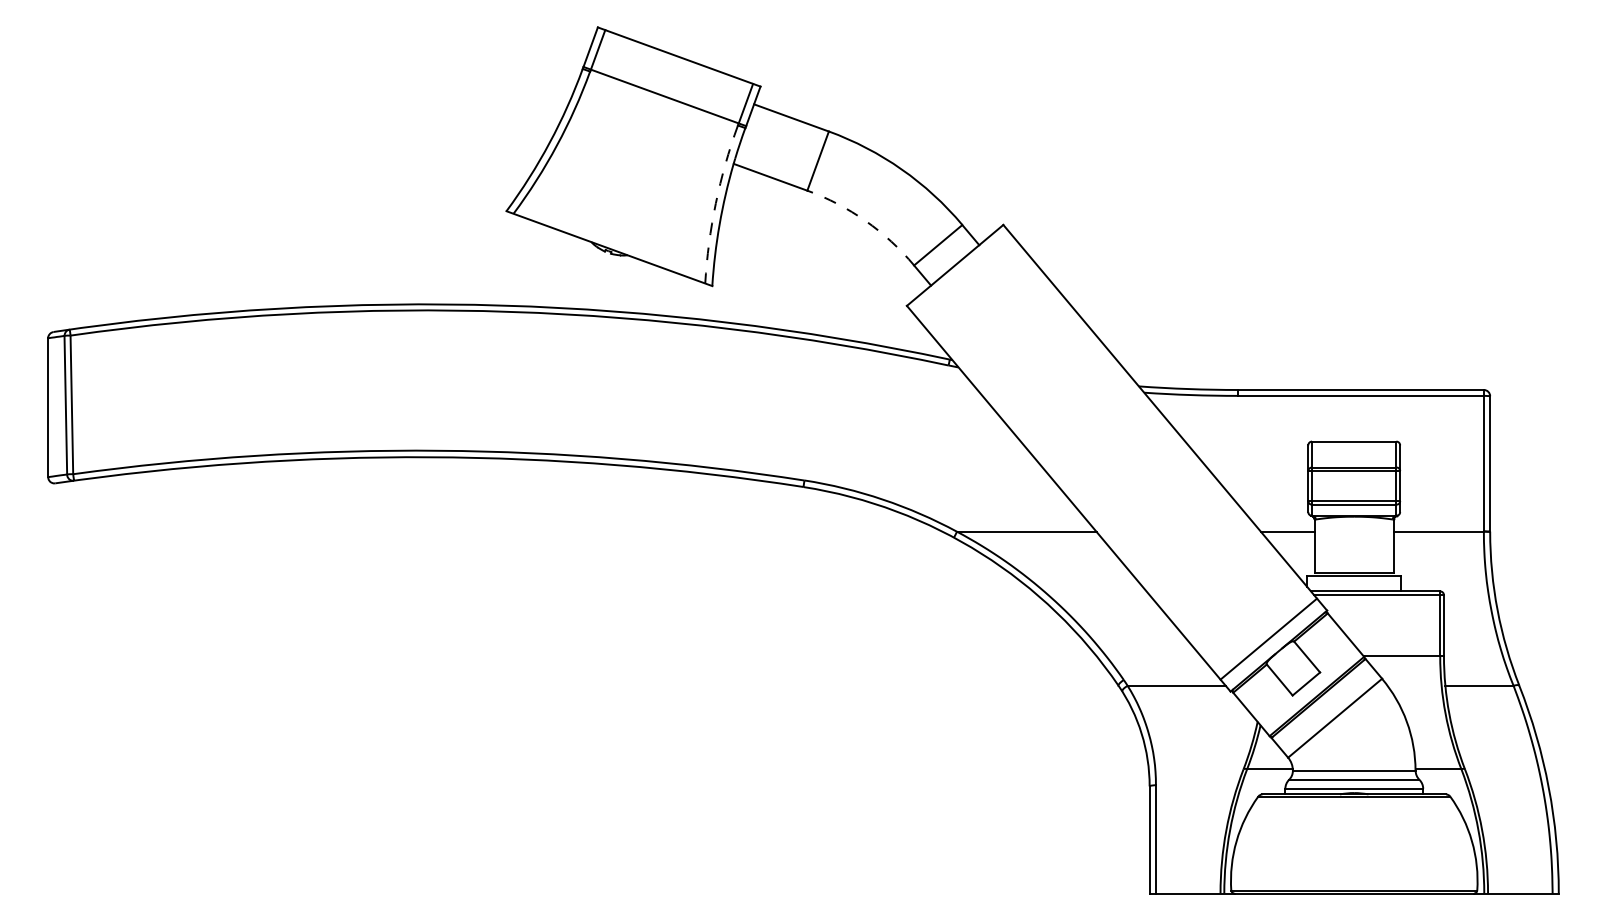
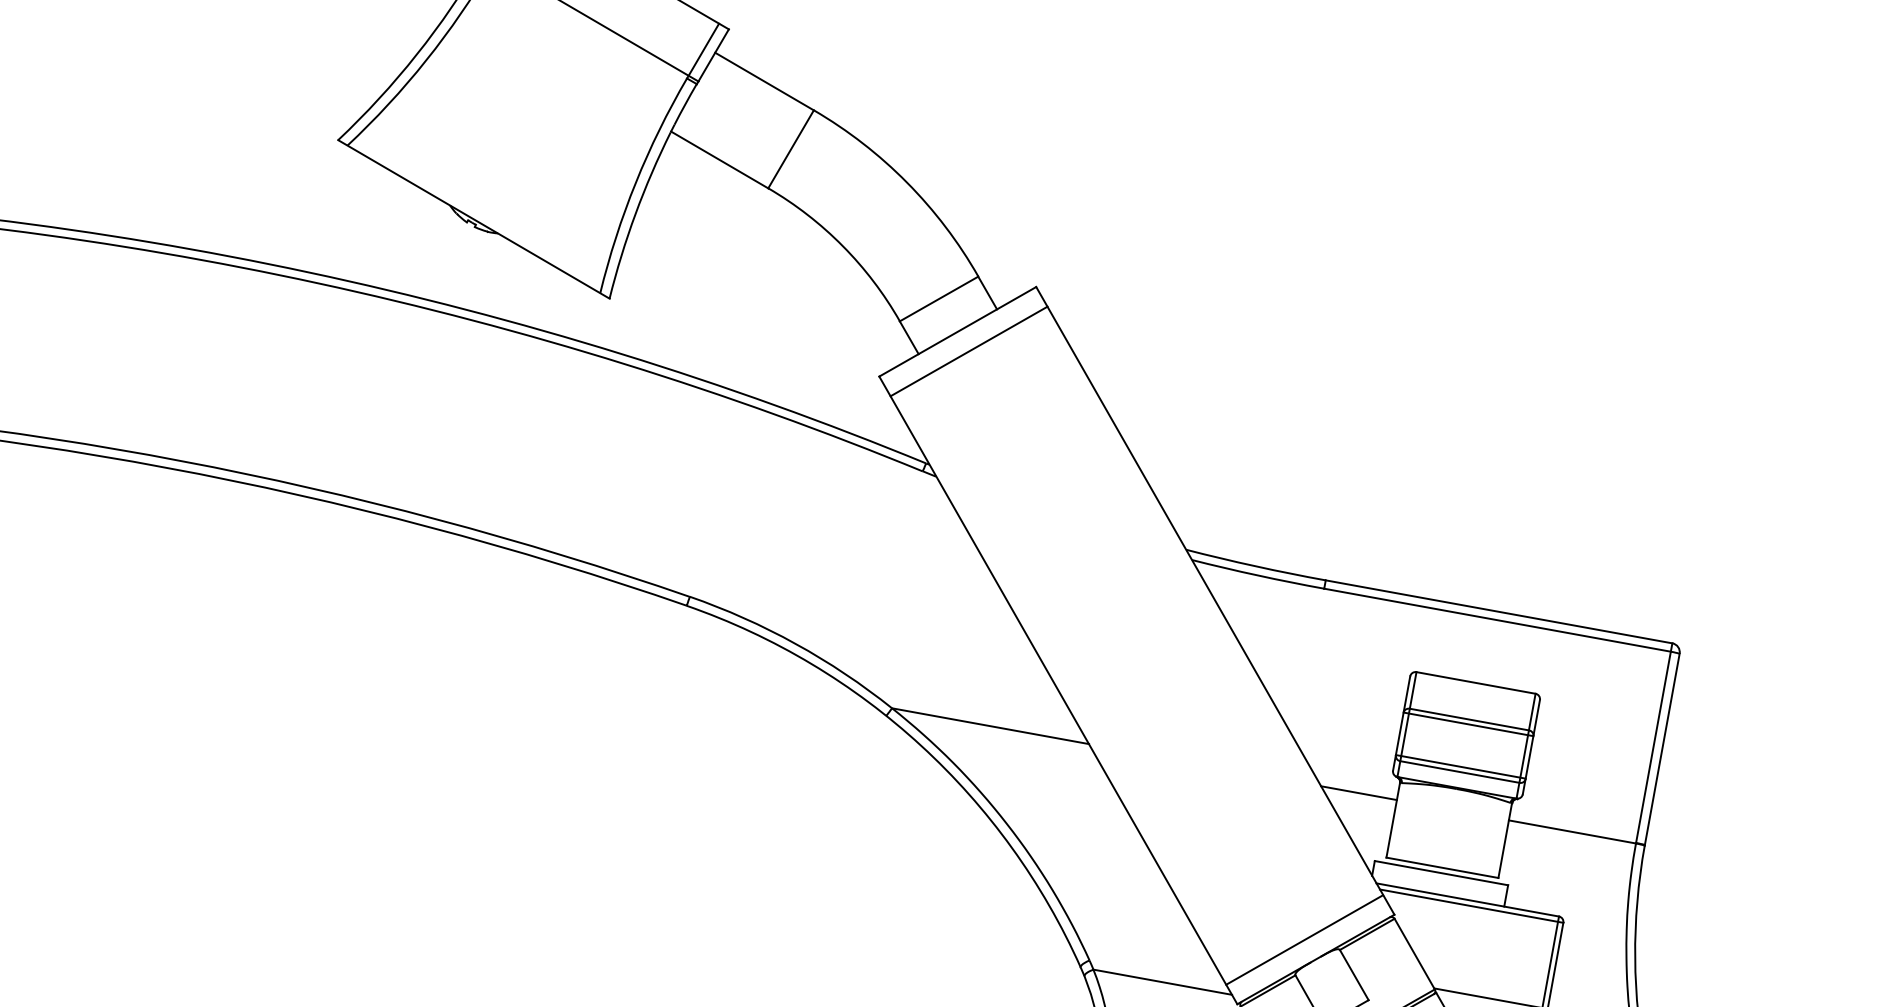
arc: (715, 203) -> (635, 182), dashed -> solid
arc: (865, 221) -> (842, 246), dashed -> solid
line: (965, 277) -> (969, 351), added

